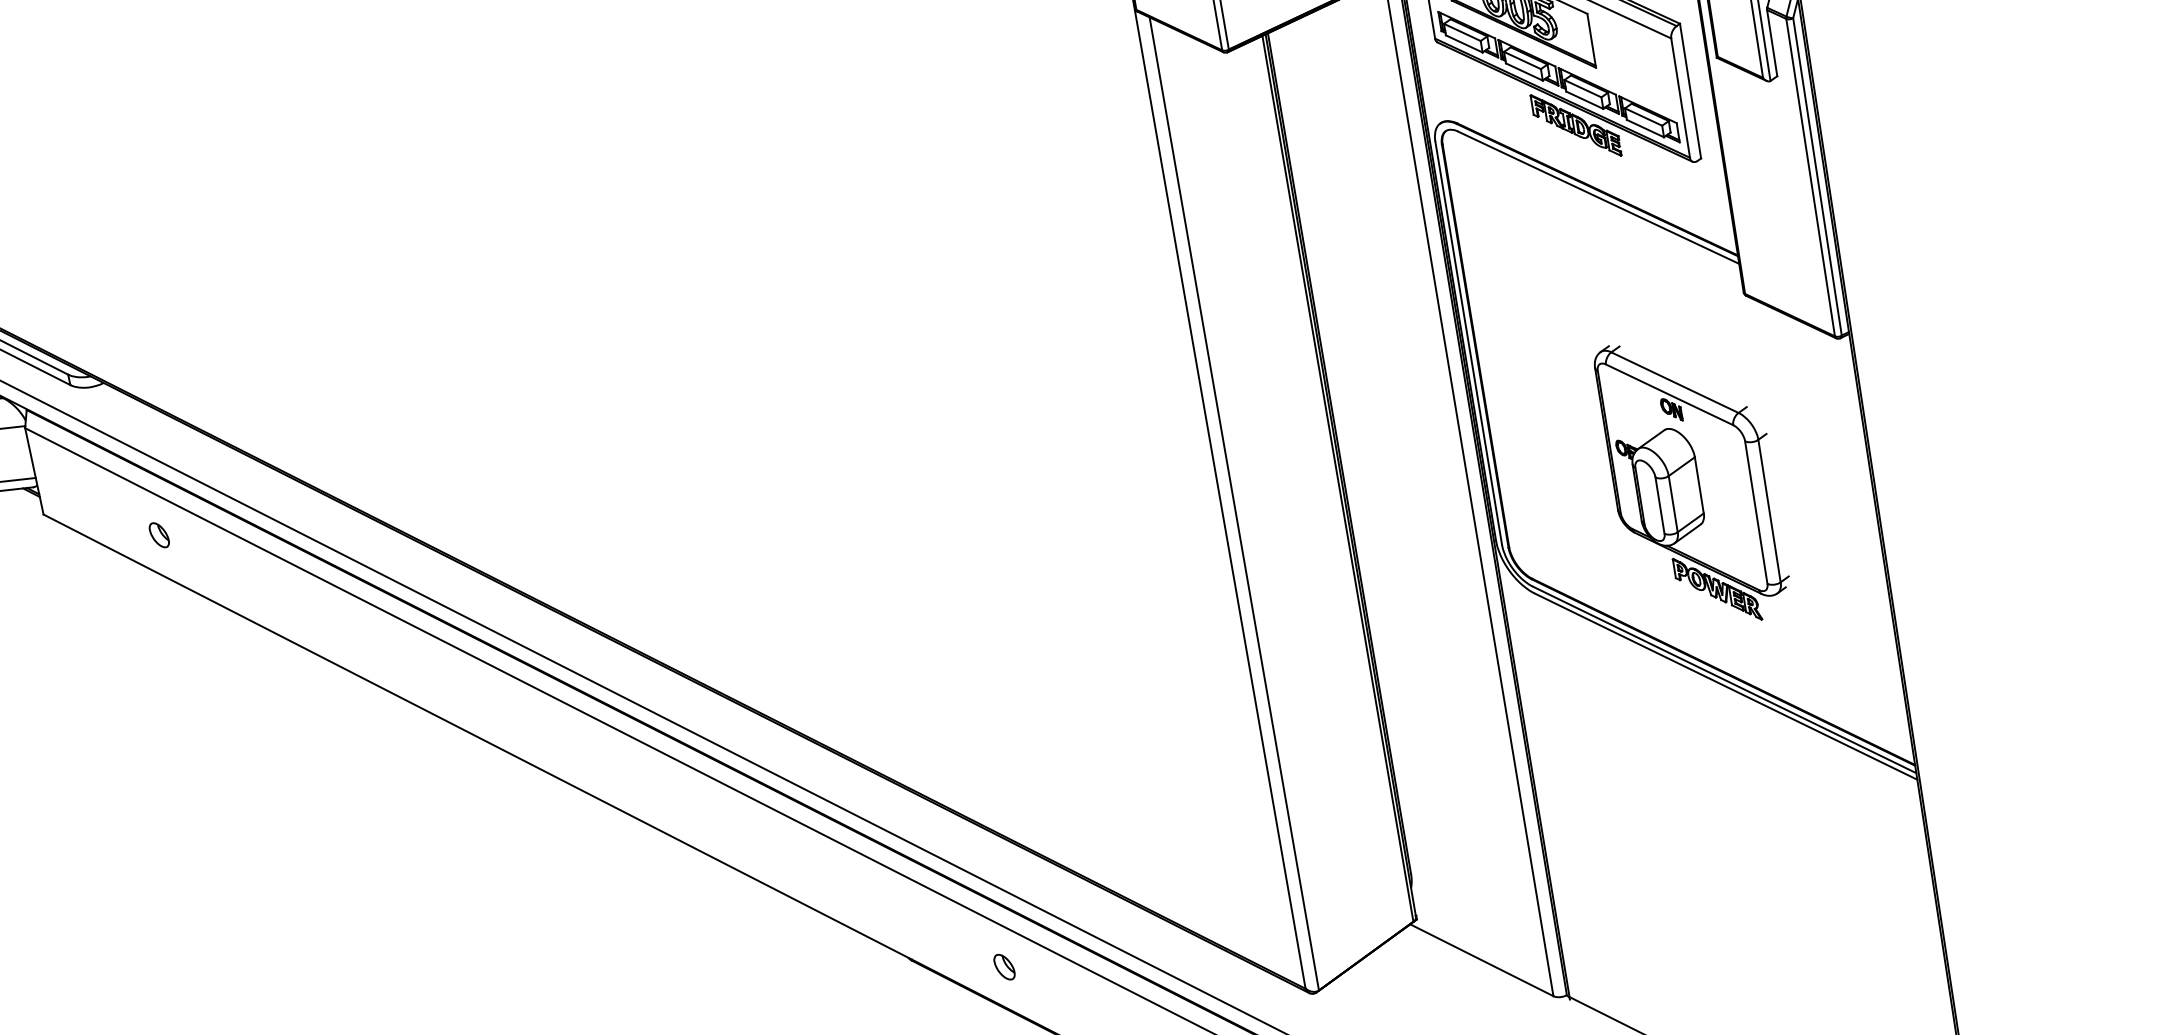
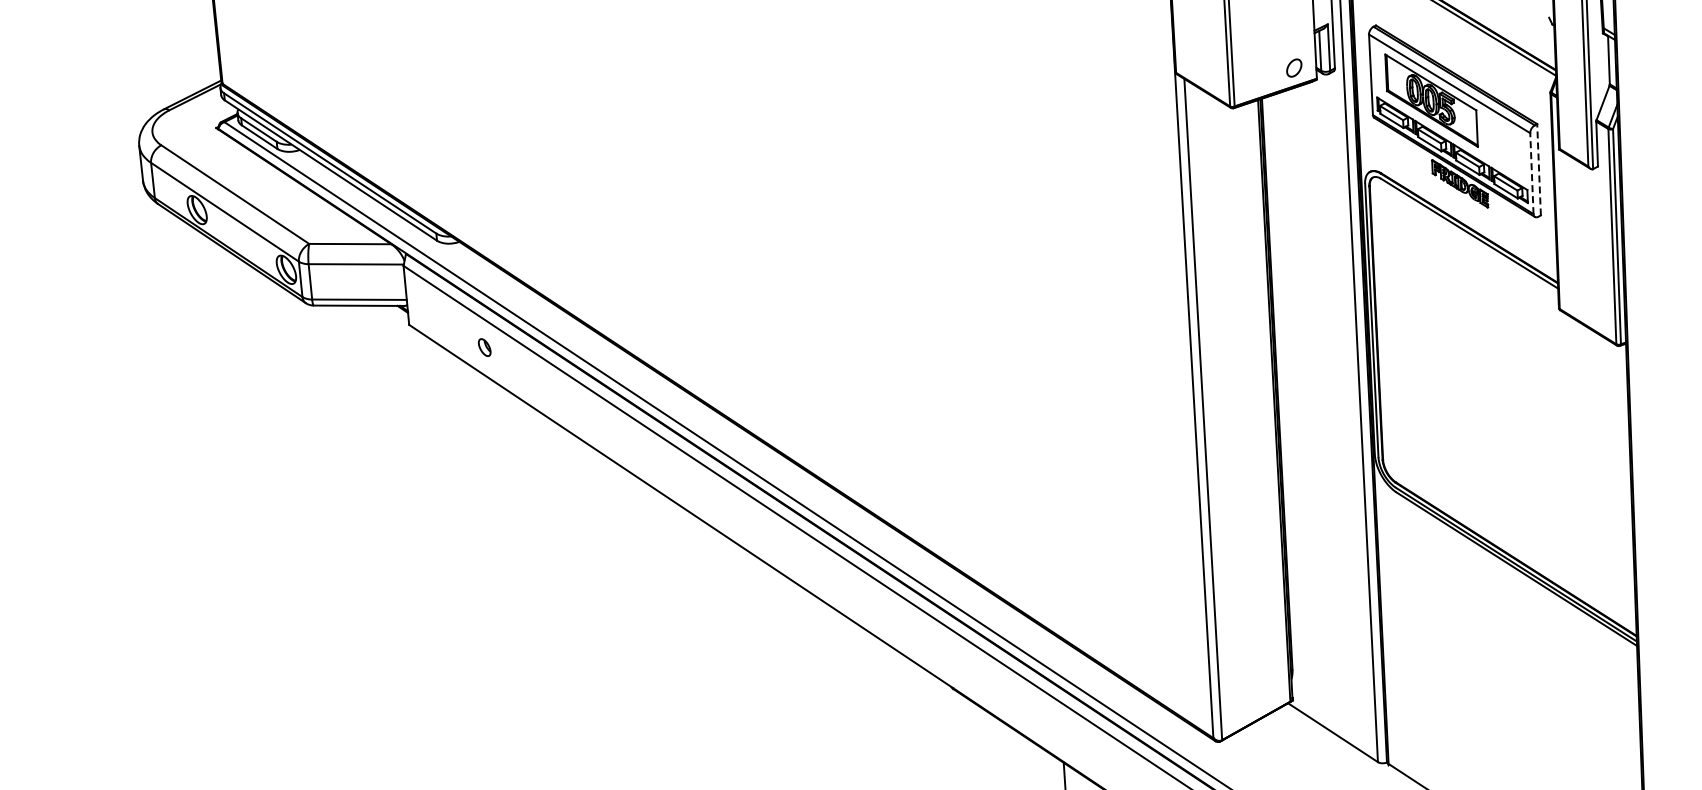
line: (1691, 90) -> (1539, 169), solid -> dashed
line: (1680, 97) -> (1531, 173), solid -> dashed
part: (1692, 482) -> (1510, 430), removed
part: (1004, 967) -> (1014, 700), removed

